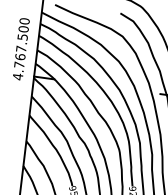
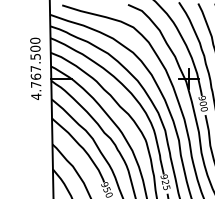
text: (21, 48) -> (35, 68), moved

